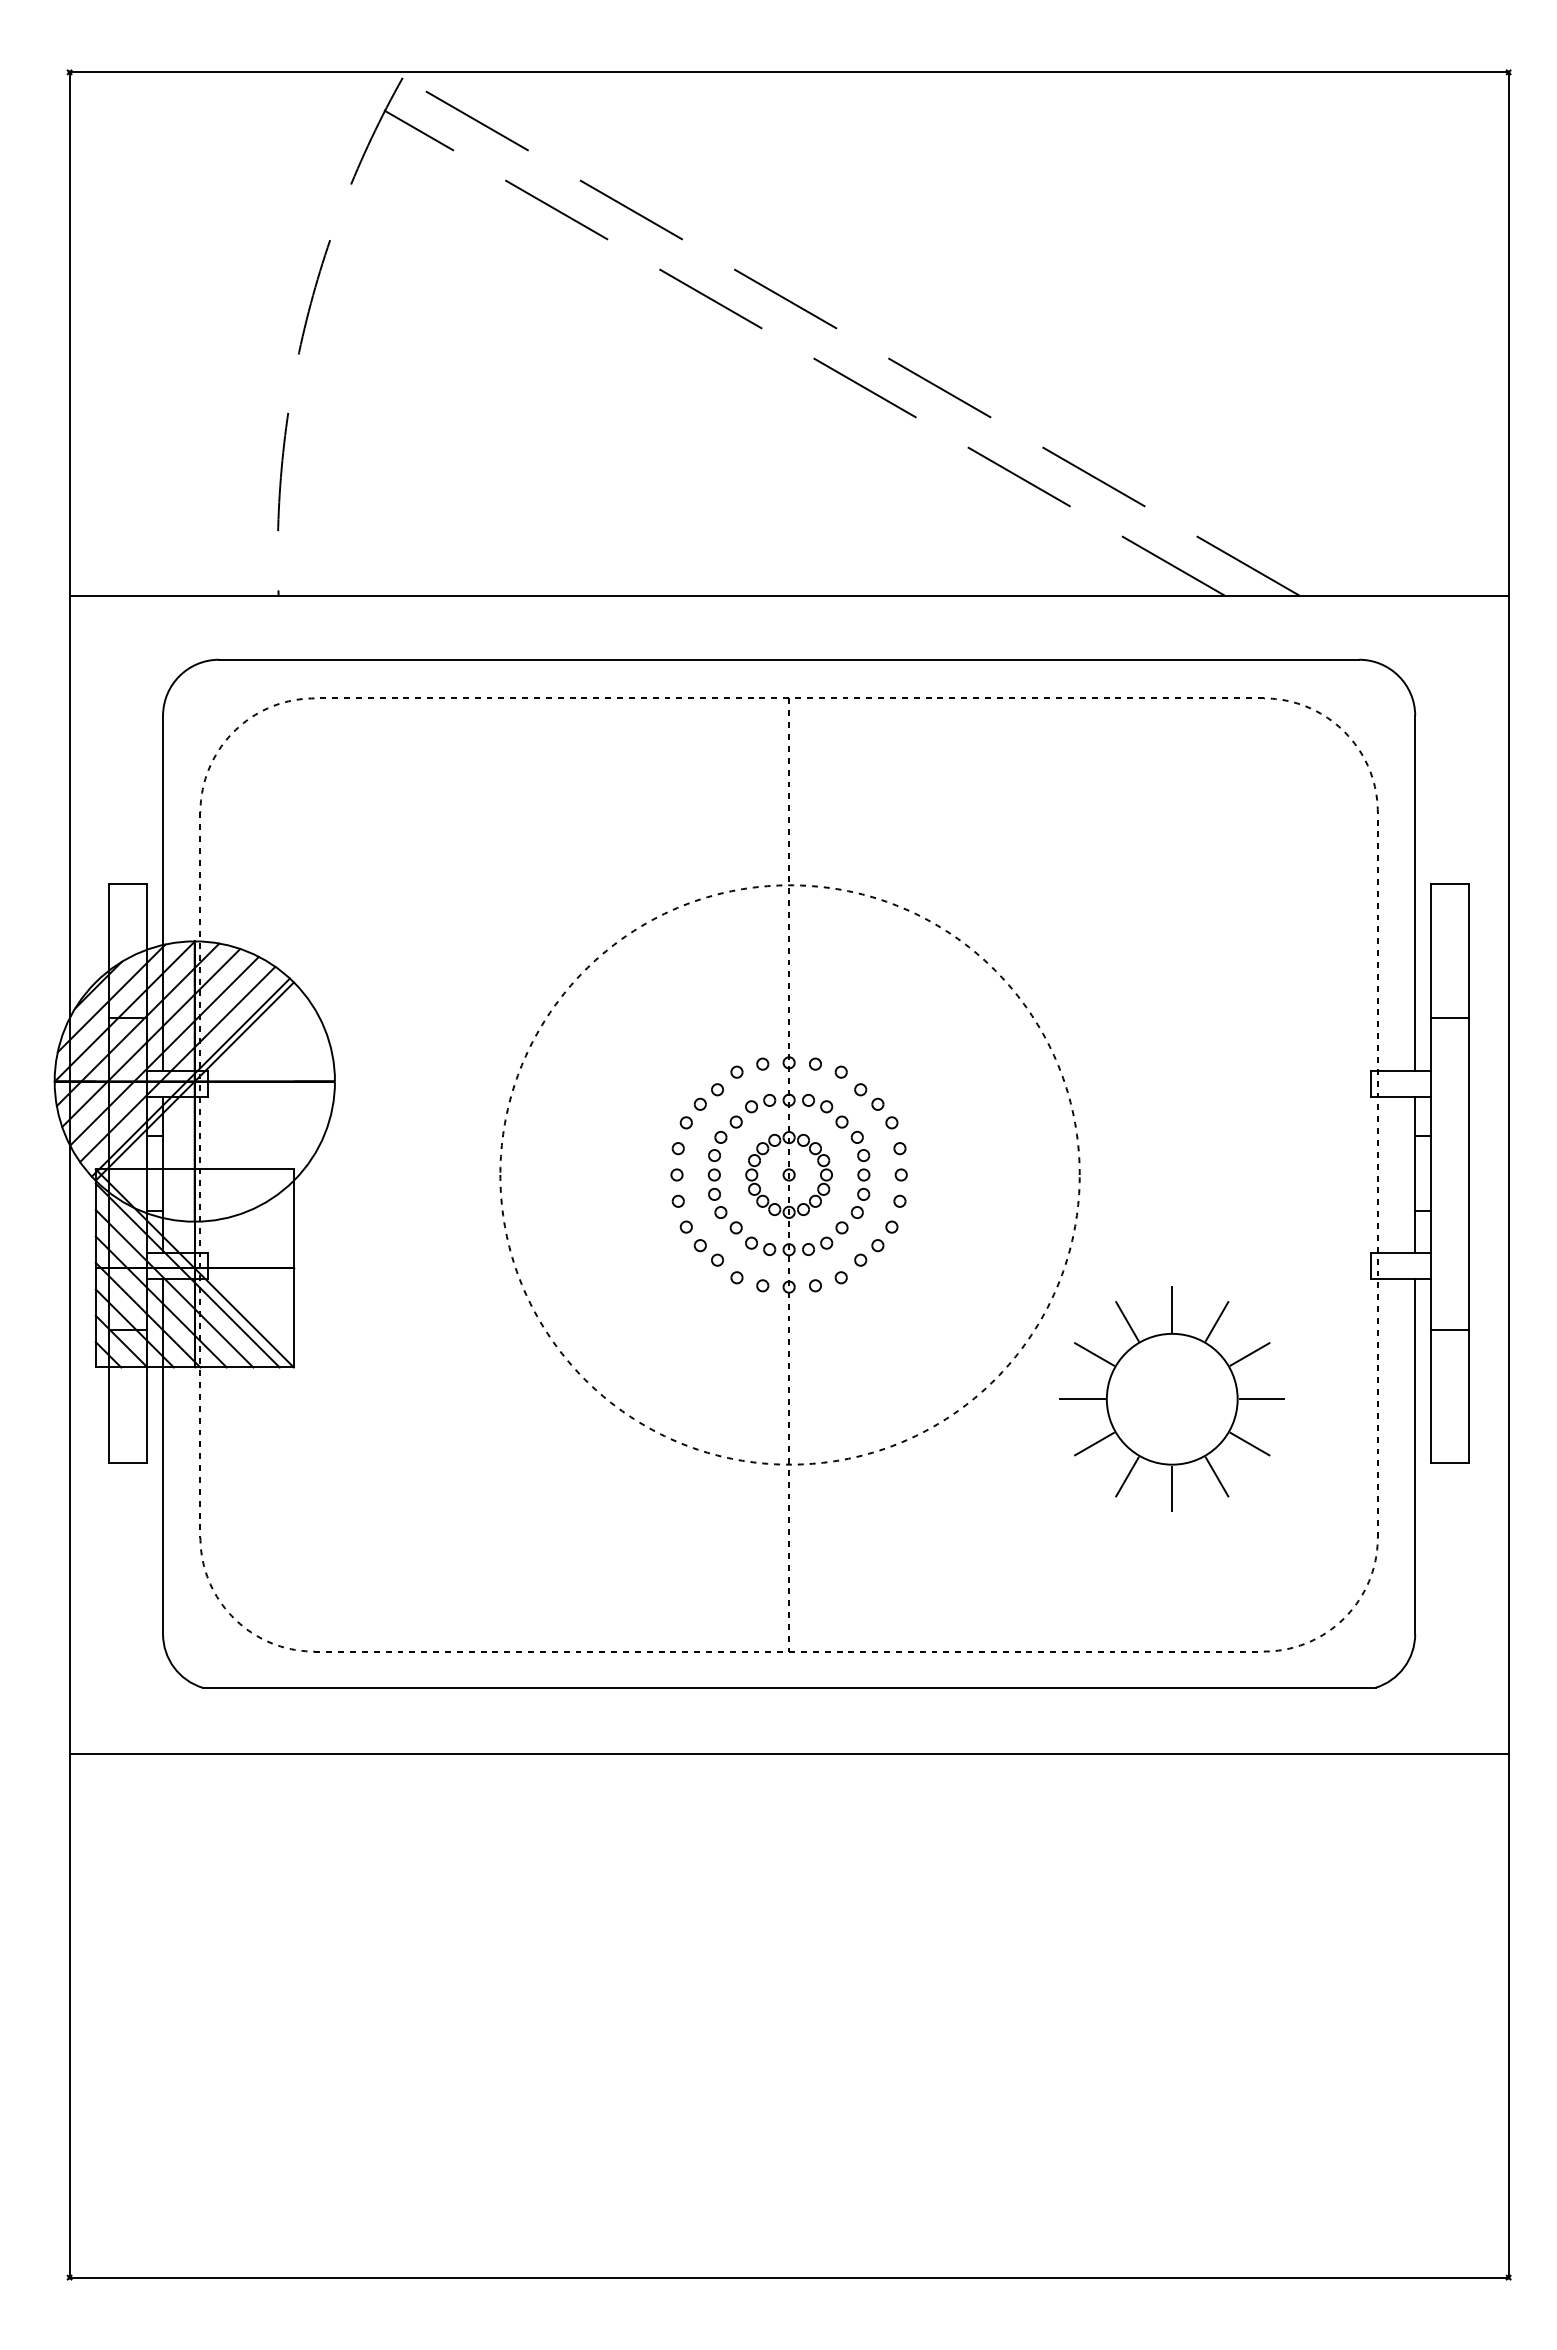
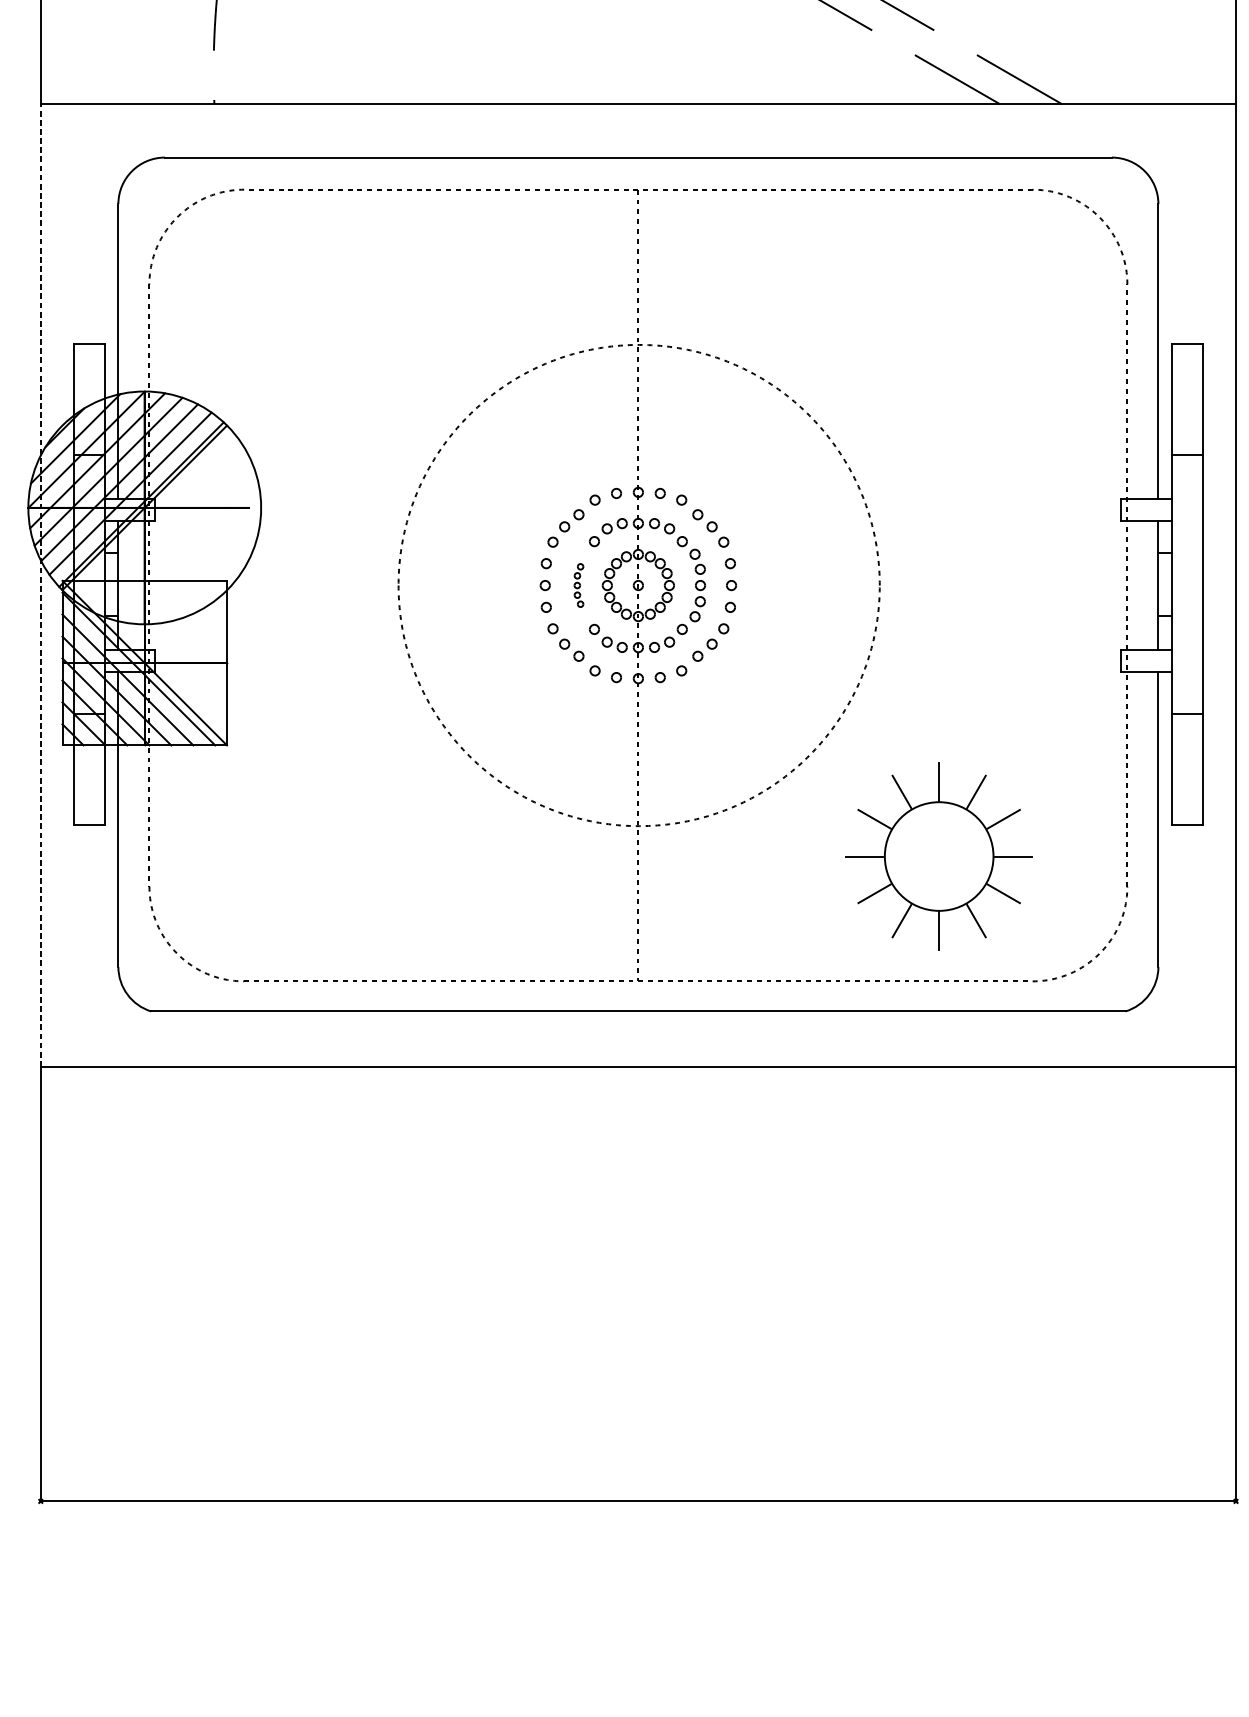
line: (69, 1174) -> (40, 585), solid -> dashed
part: (717, 1174) -> (578, 585), size x0.6
part: (1171, 1398) -> (938, 855), moved

